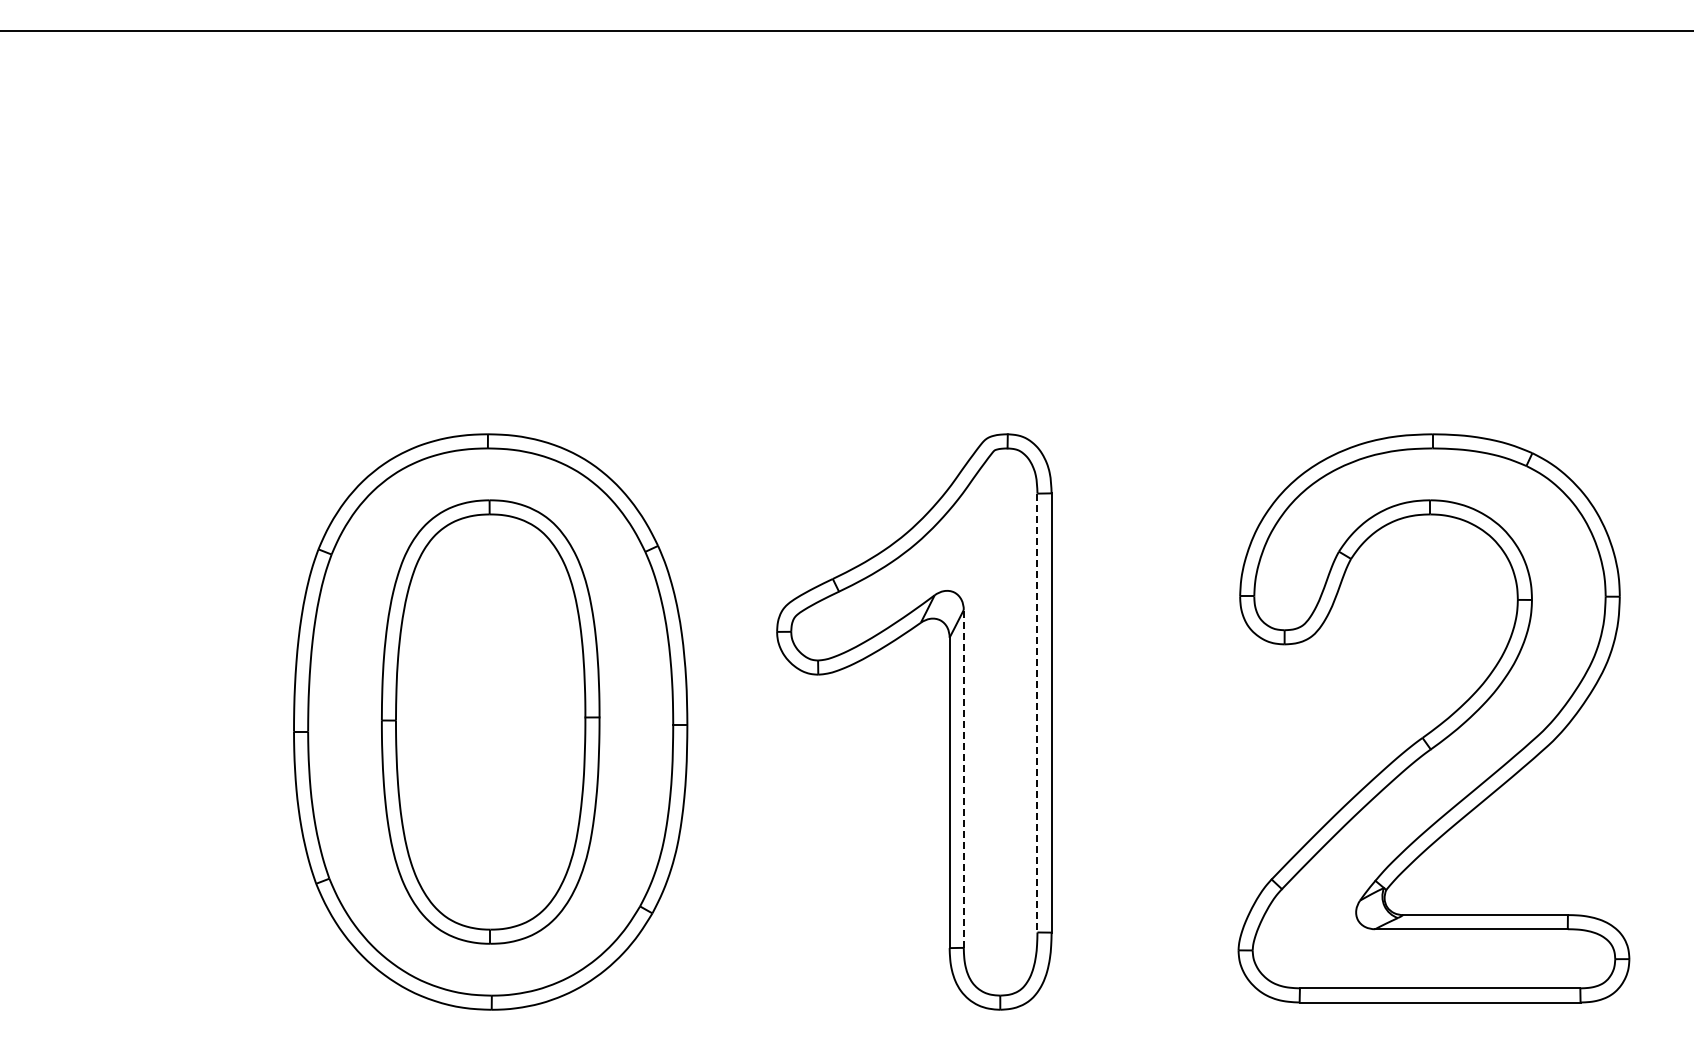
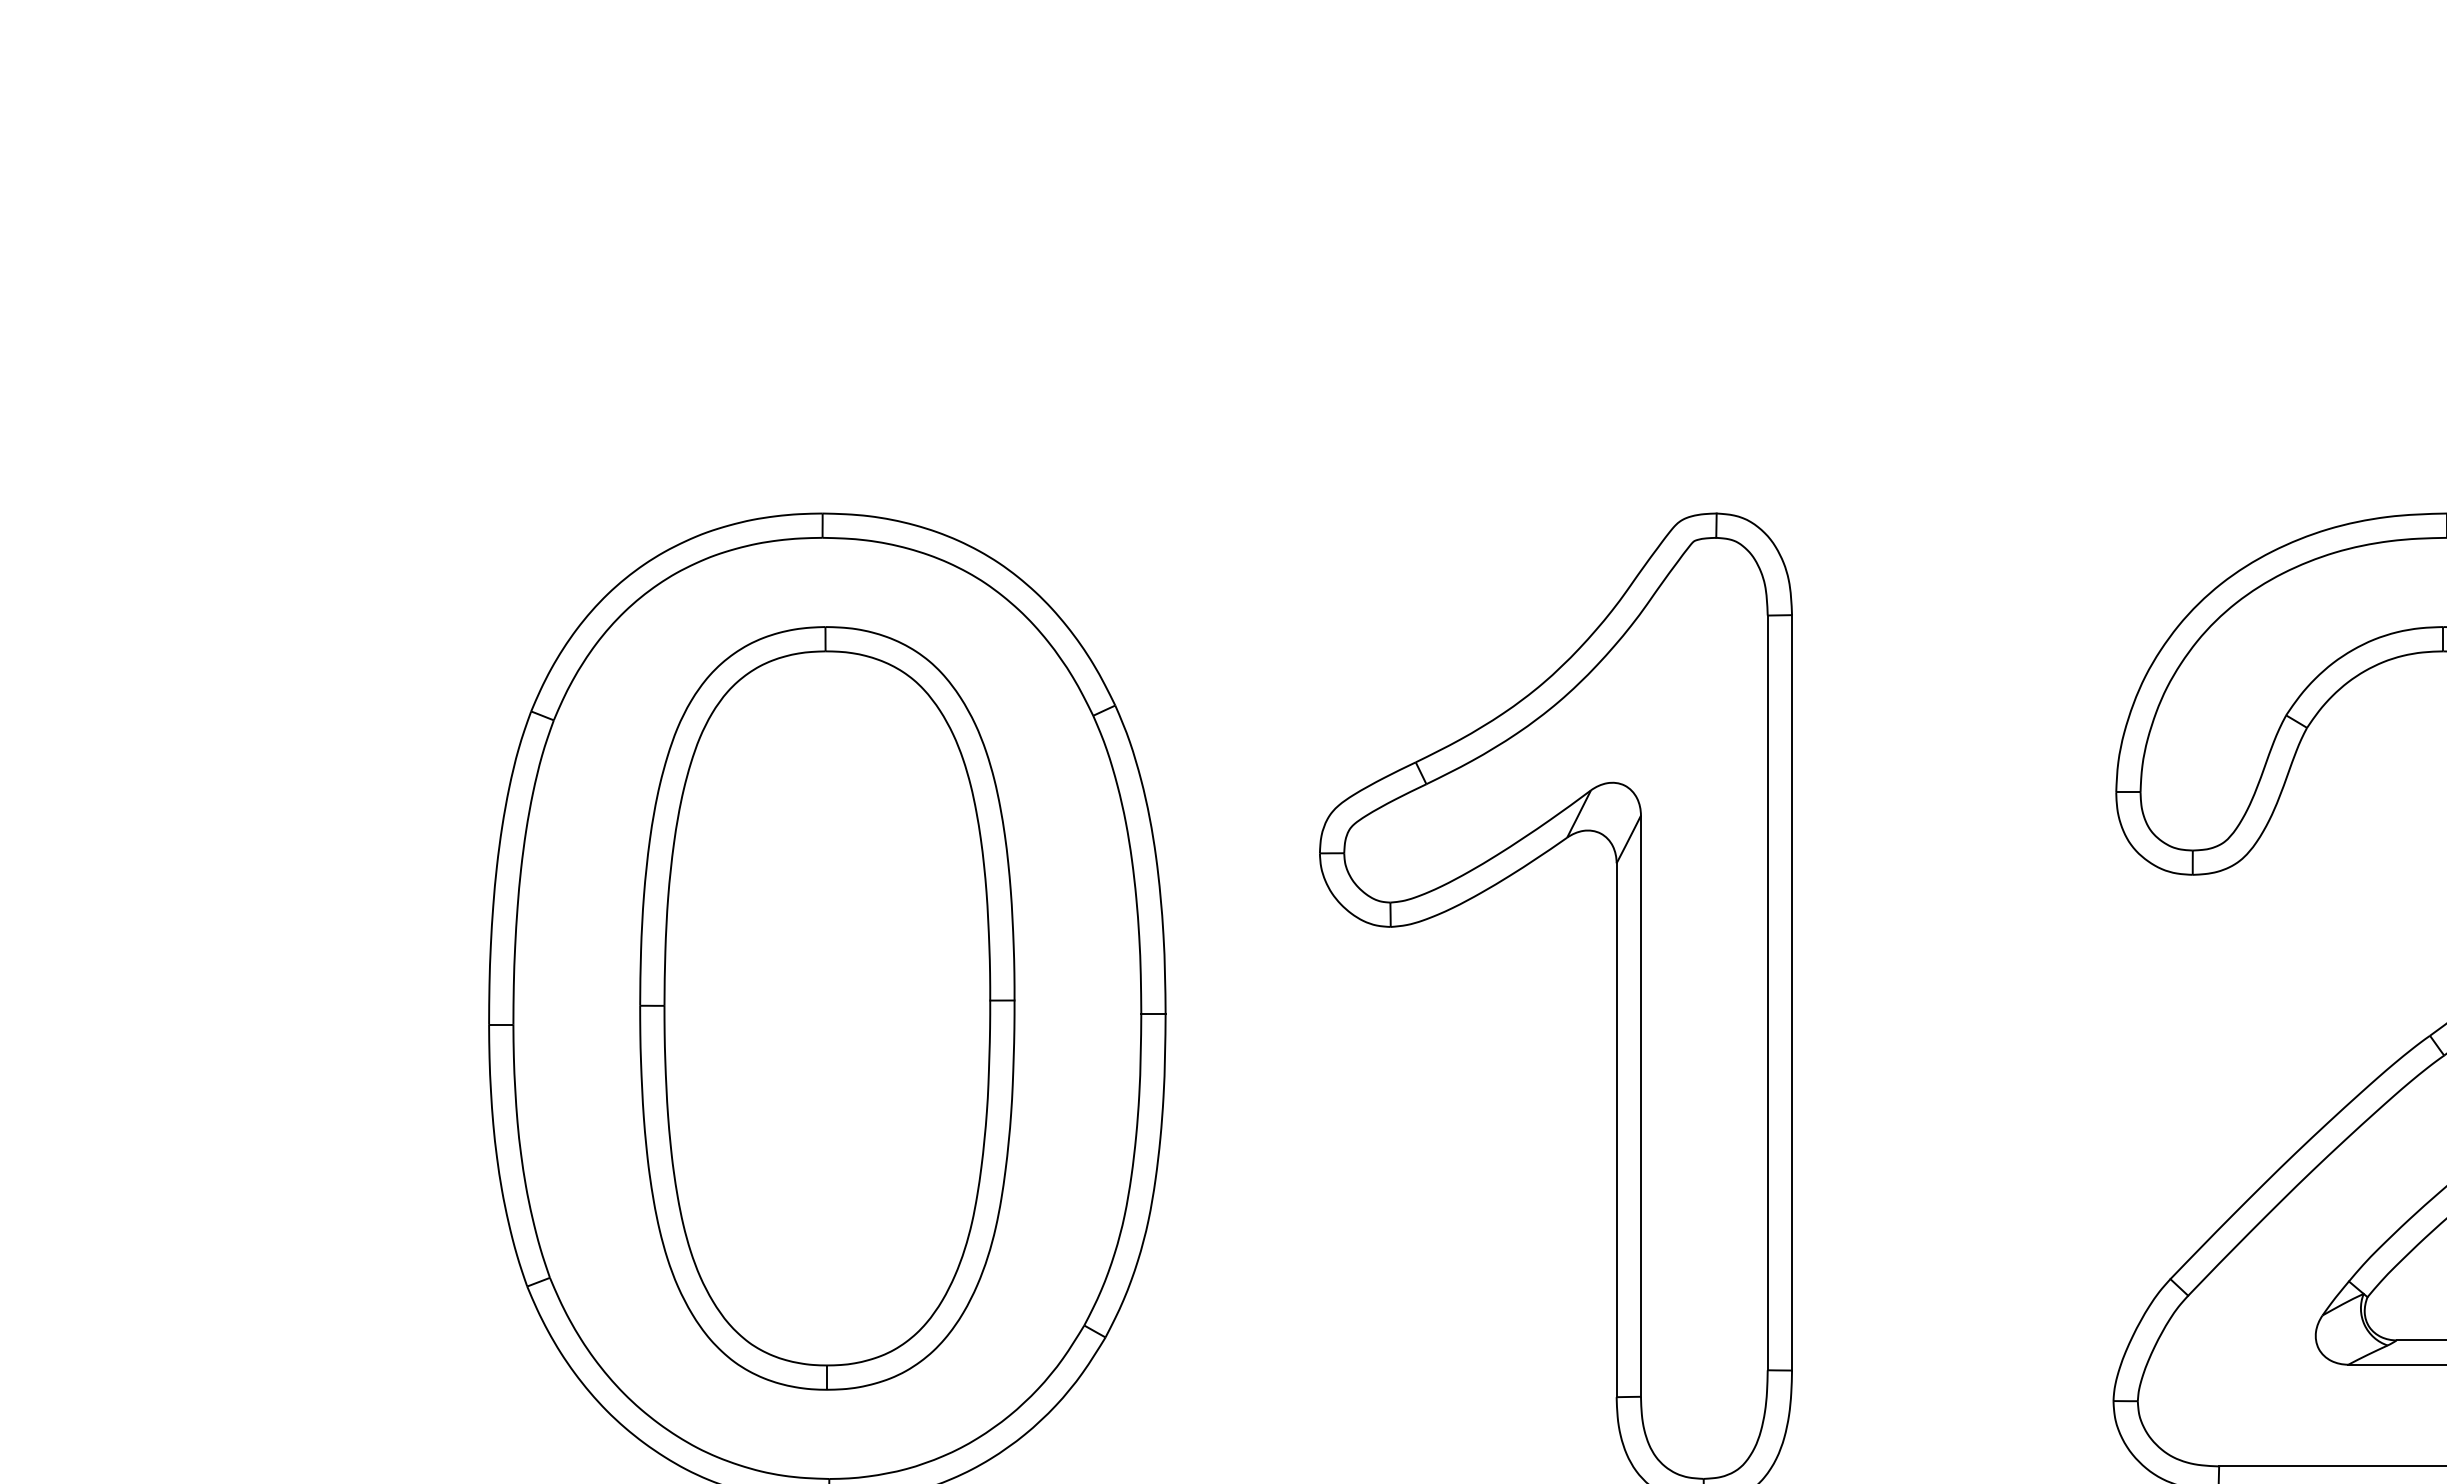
line: (1037, 713) -> (1767, 993), dashed -> solid
line: (963, 778) -> (1640, 1105), dashed -> solid

